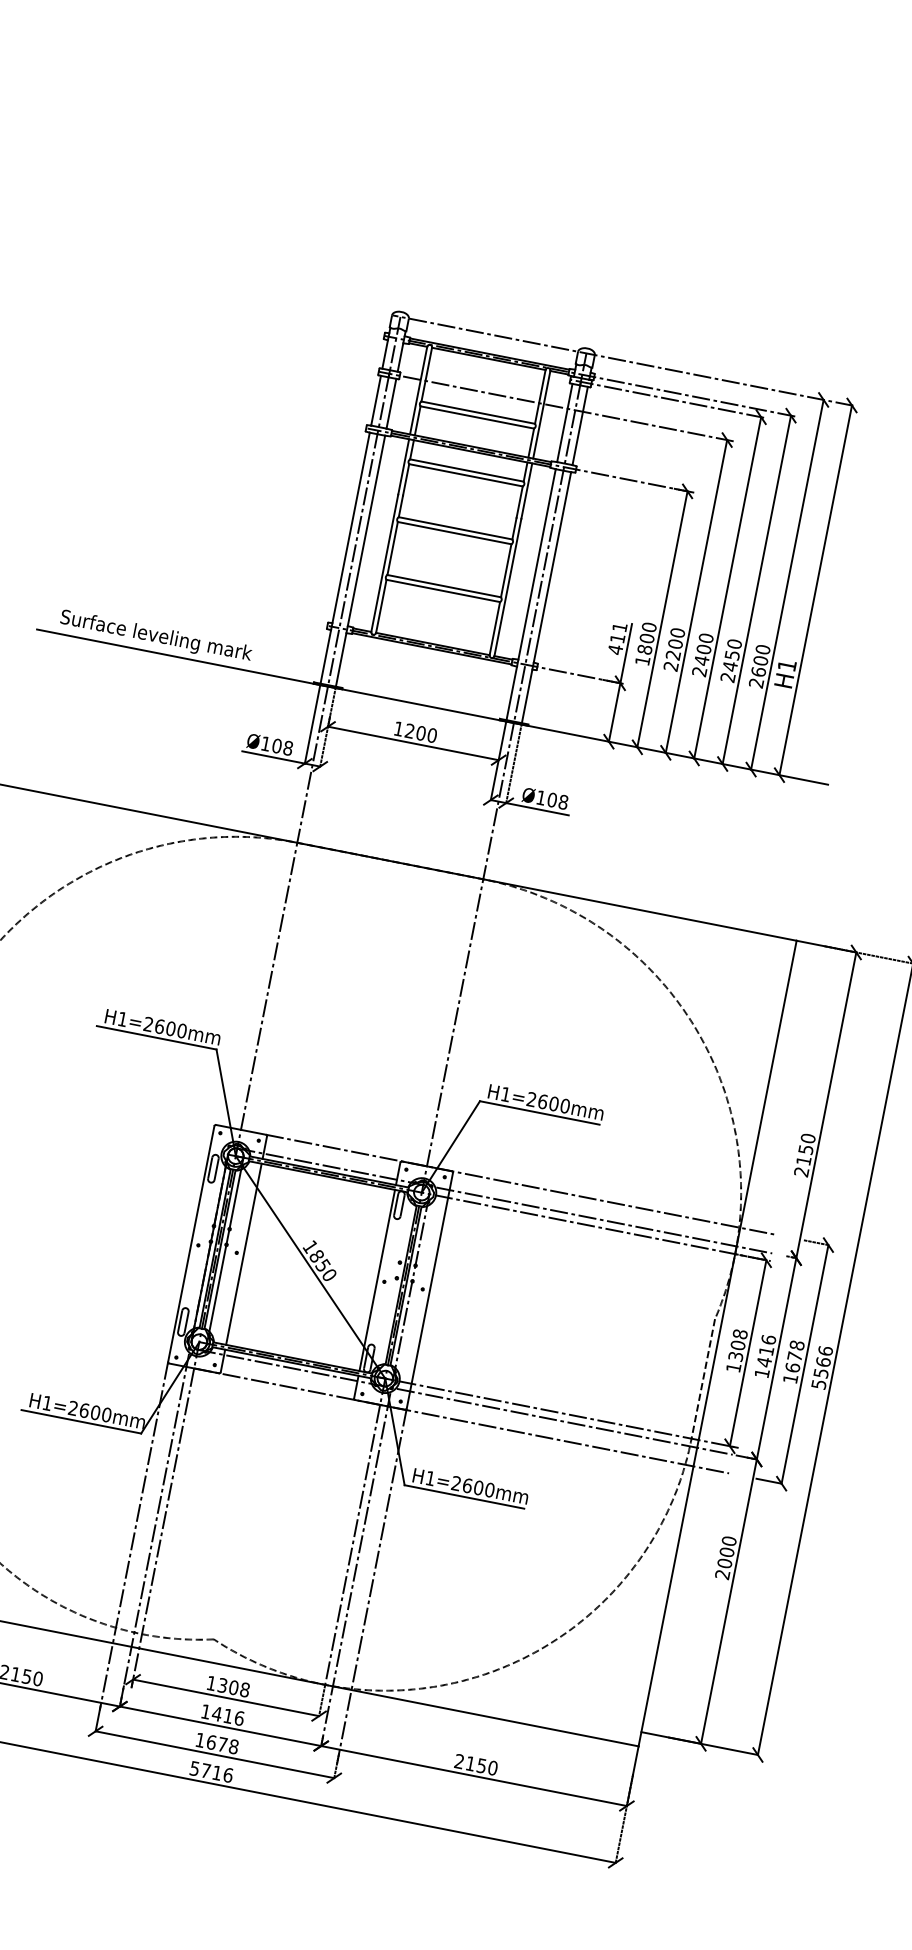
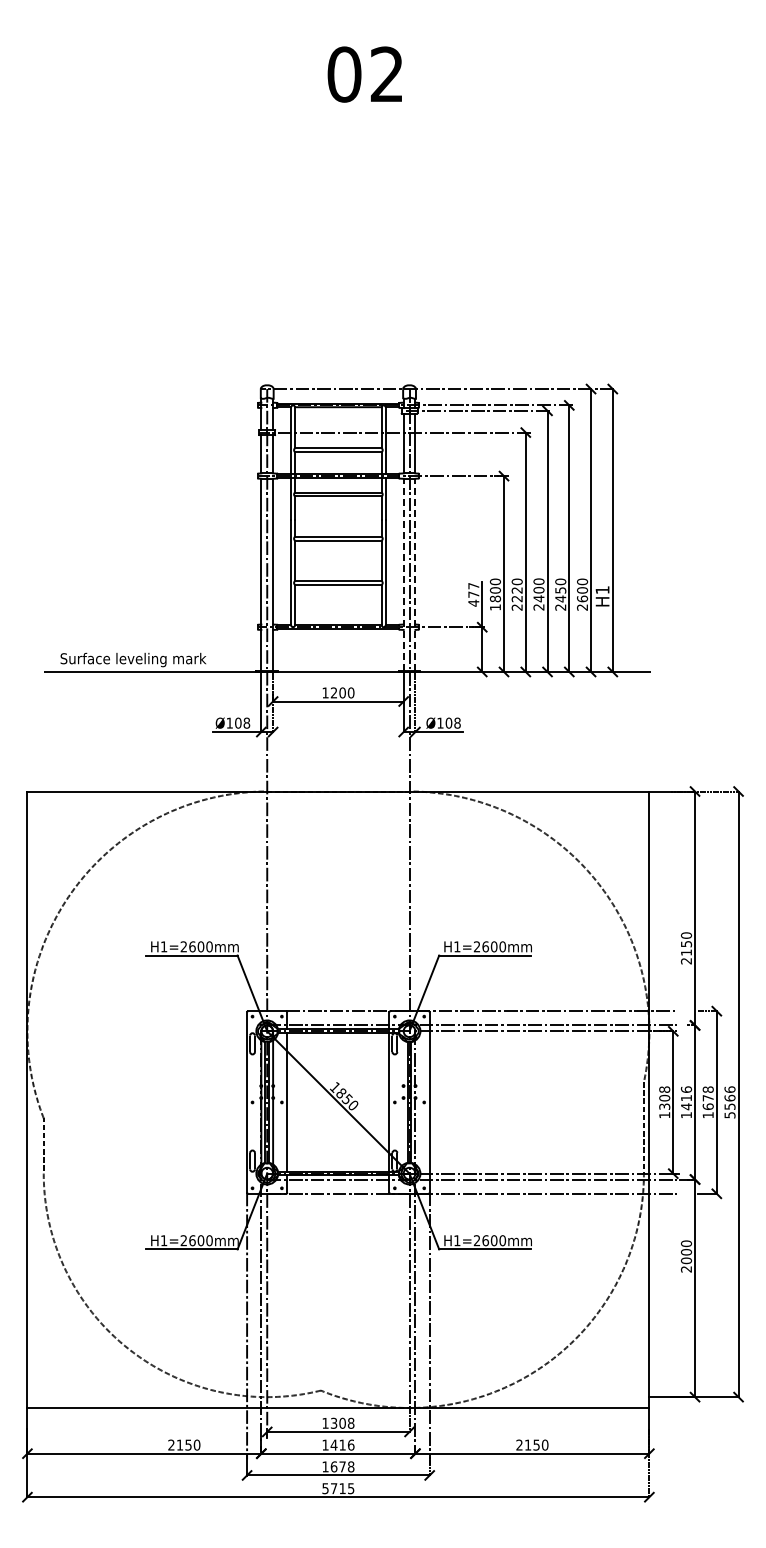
line: (531, 594) -> (403, 574), solid -> dashed
line: (546, 597) -> (415, 574), solid -> dashed
text: (618, 633) -> (473, 590), 411 -> 477
text: (674, 644) -> (516, 590), 2200 -> 2220
text: (228, 1775) -> (351, 1488), 5716 -> 5715

